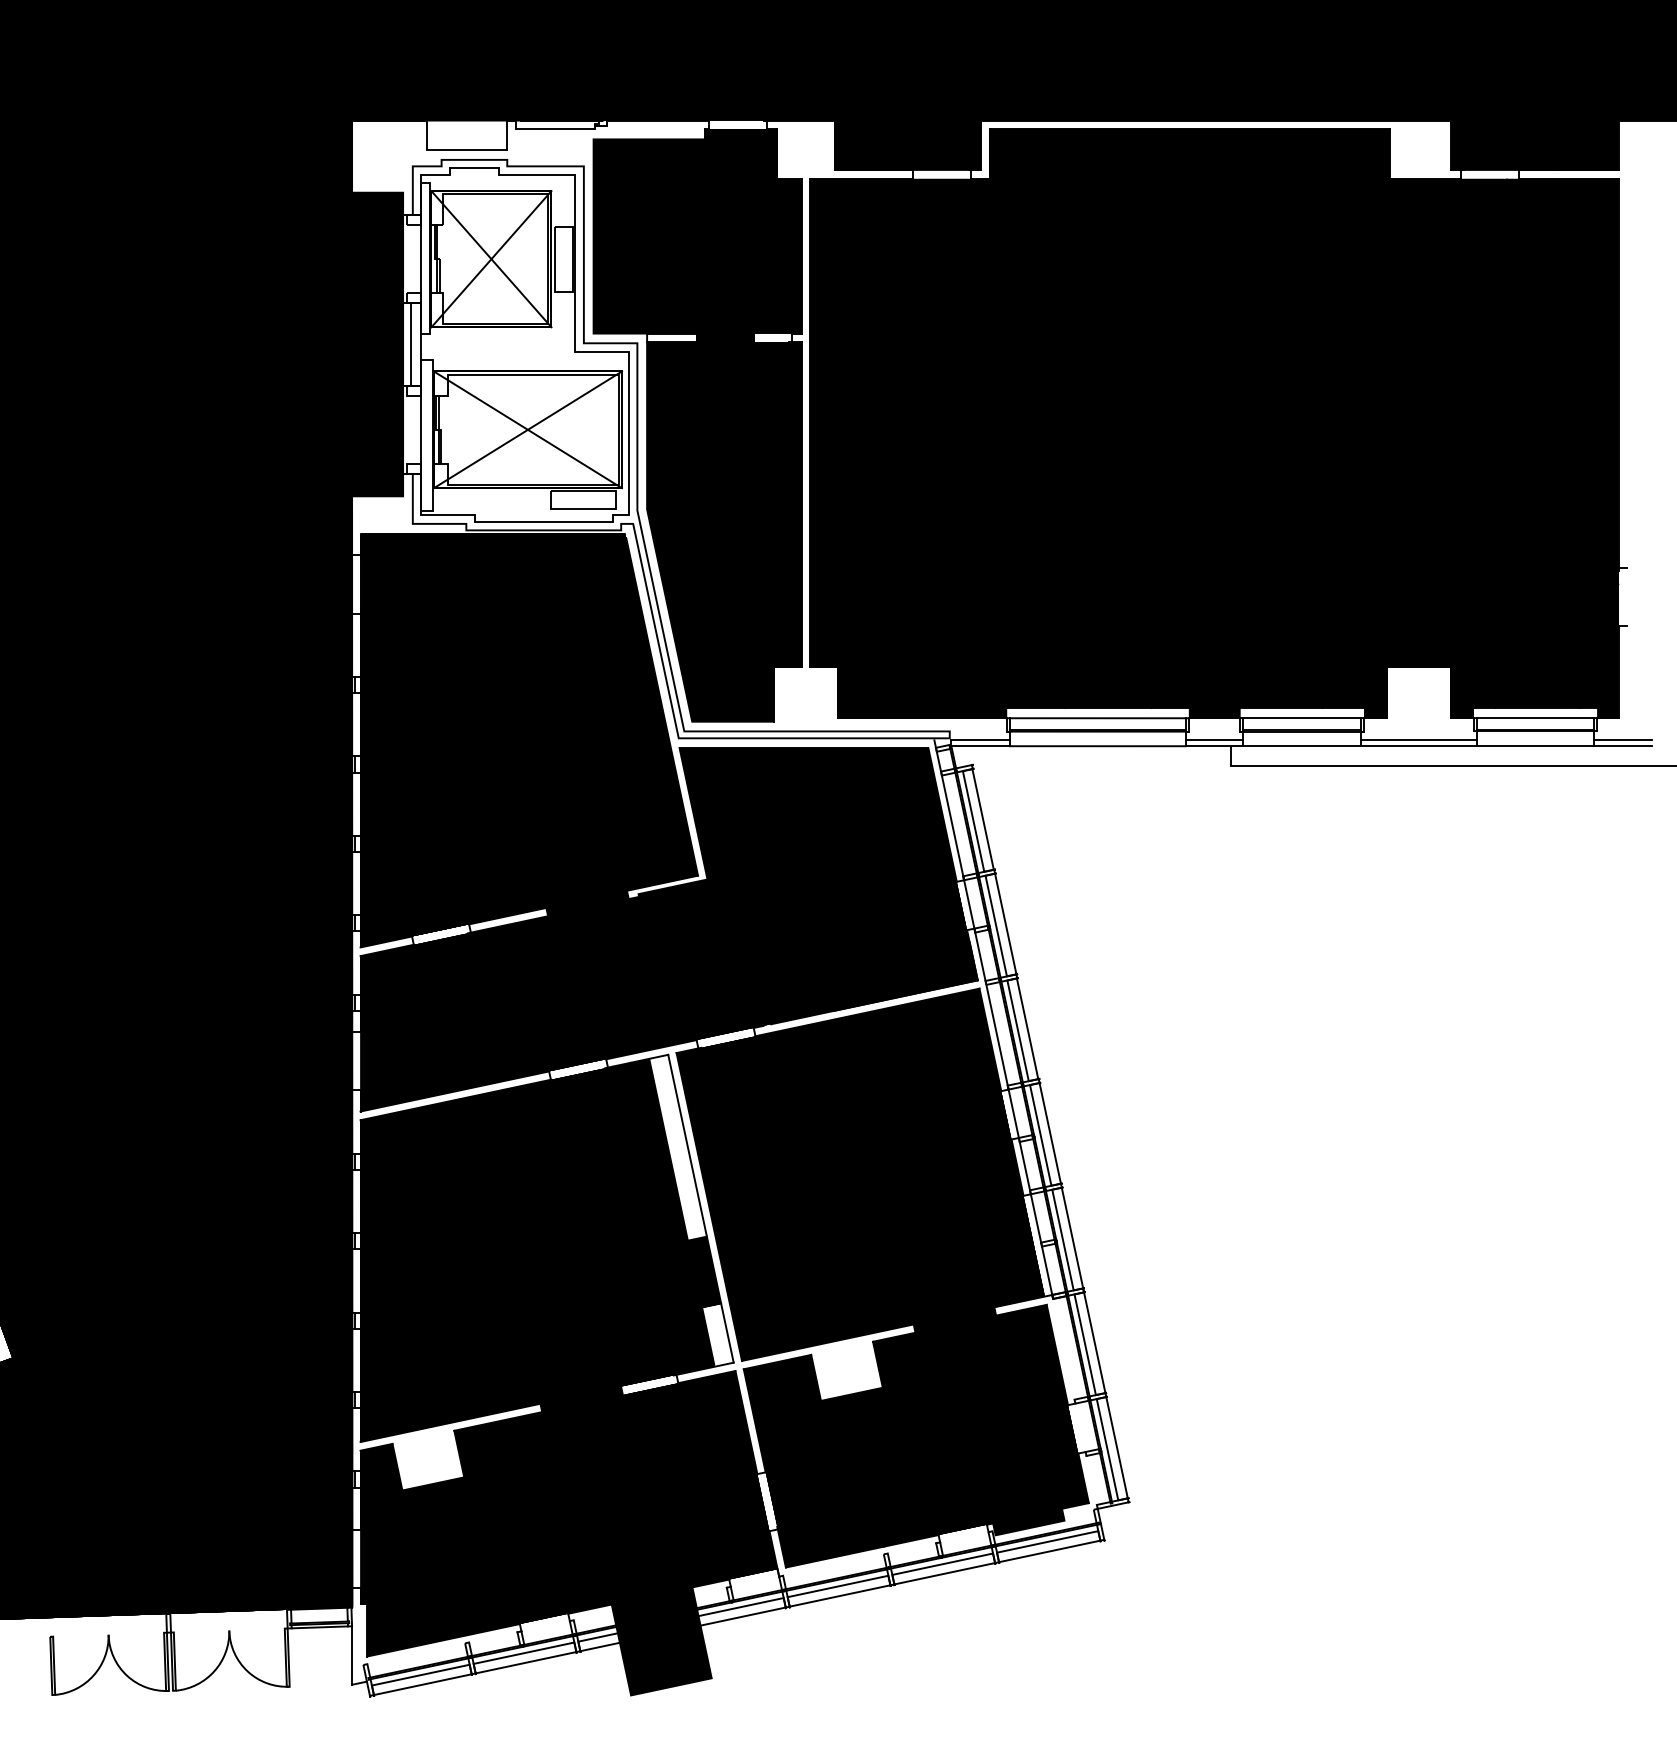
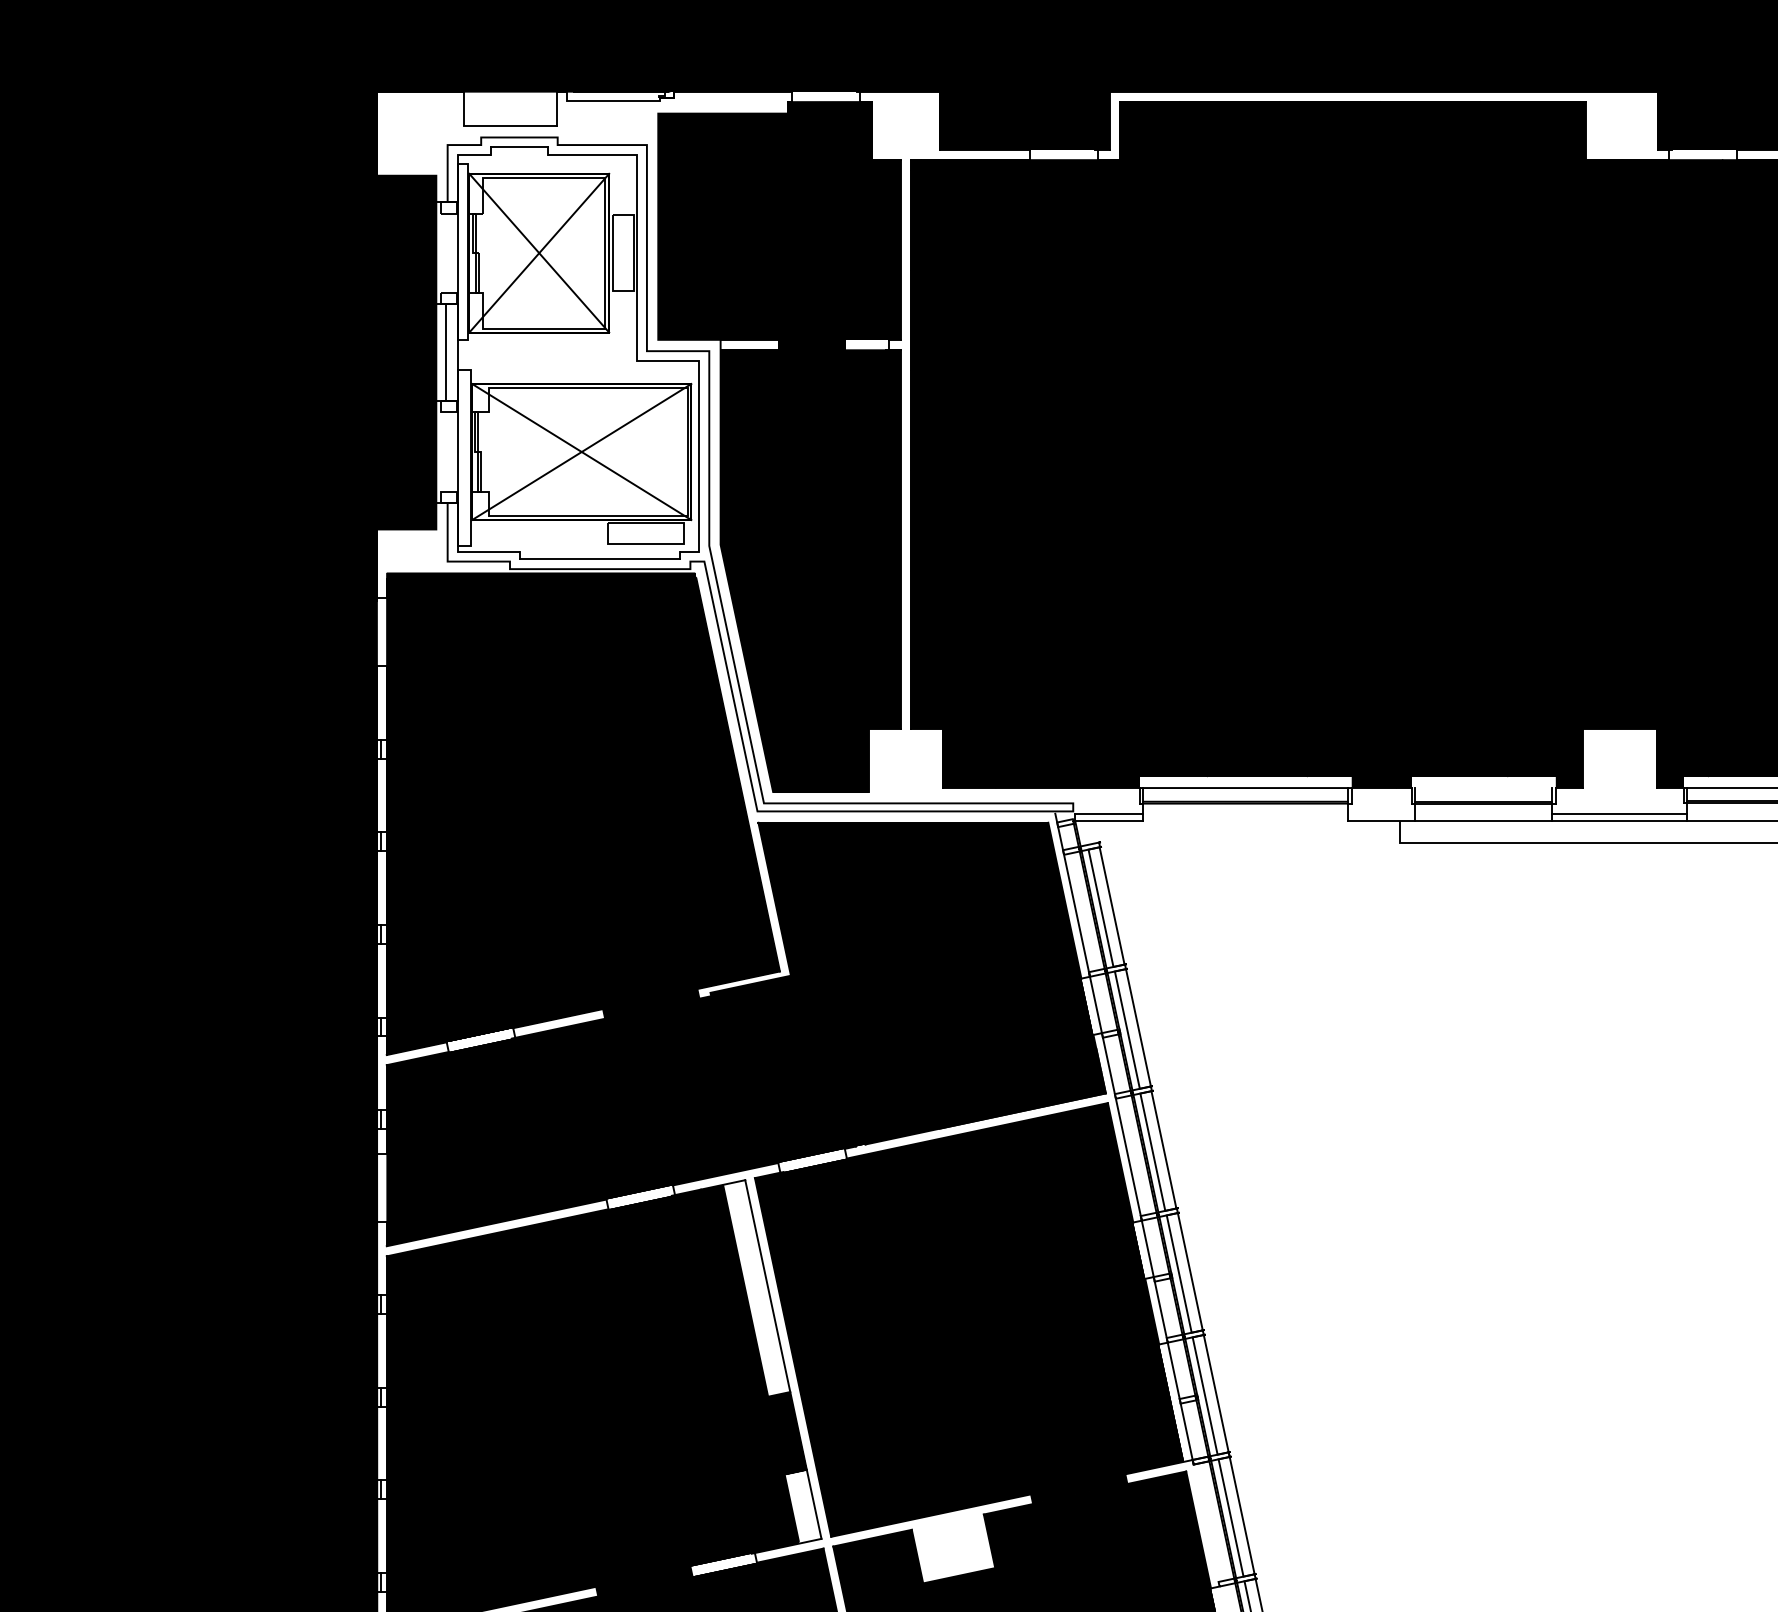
line: (1301, 718) -> (1483, 788), removed
line: (1214, 740) -> (1381, 813), removed
line: (1097, 746) -> (1245, 820), removed

